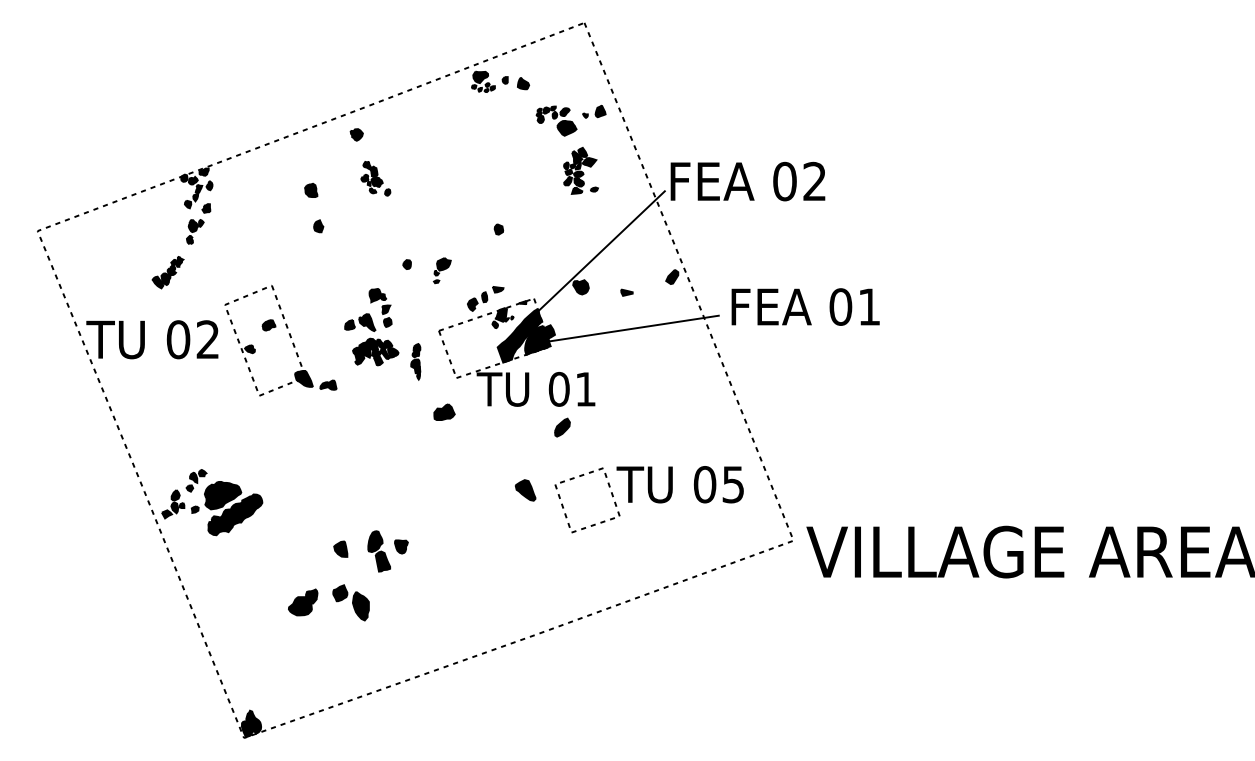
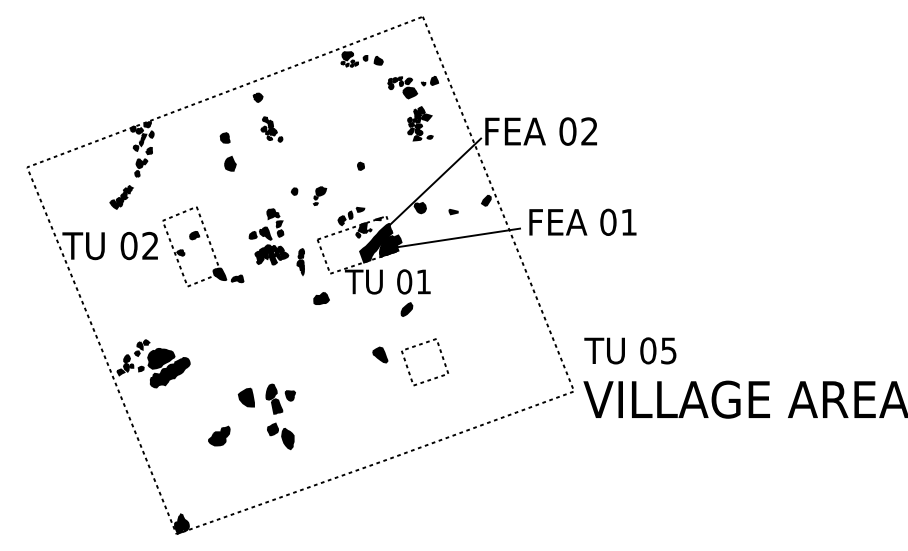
part: (318, 226) -> (230, 164), size x1.6
text: (679, 484) -> (629, 350), moved
part: (340, 548) -> (246, 397), size x1.6
part: (350, 602) -> (280, 436), moved

